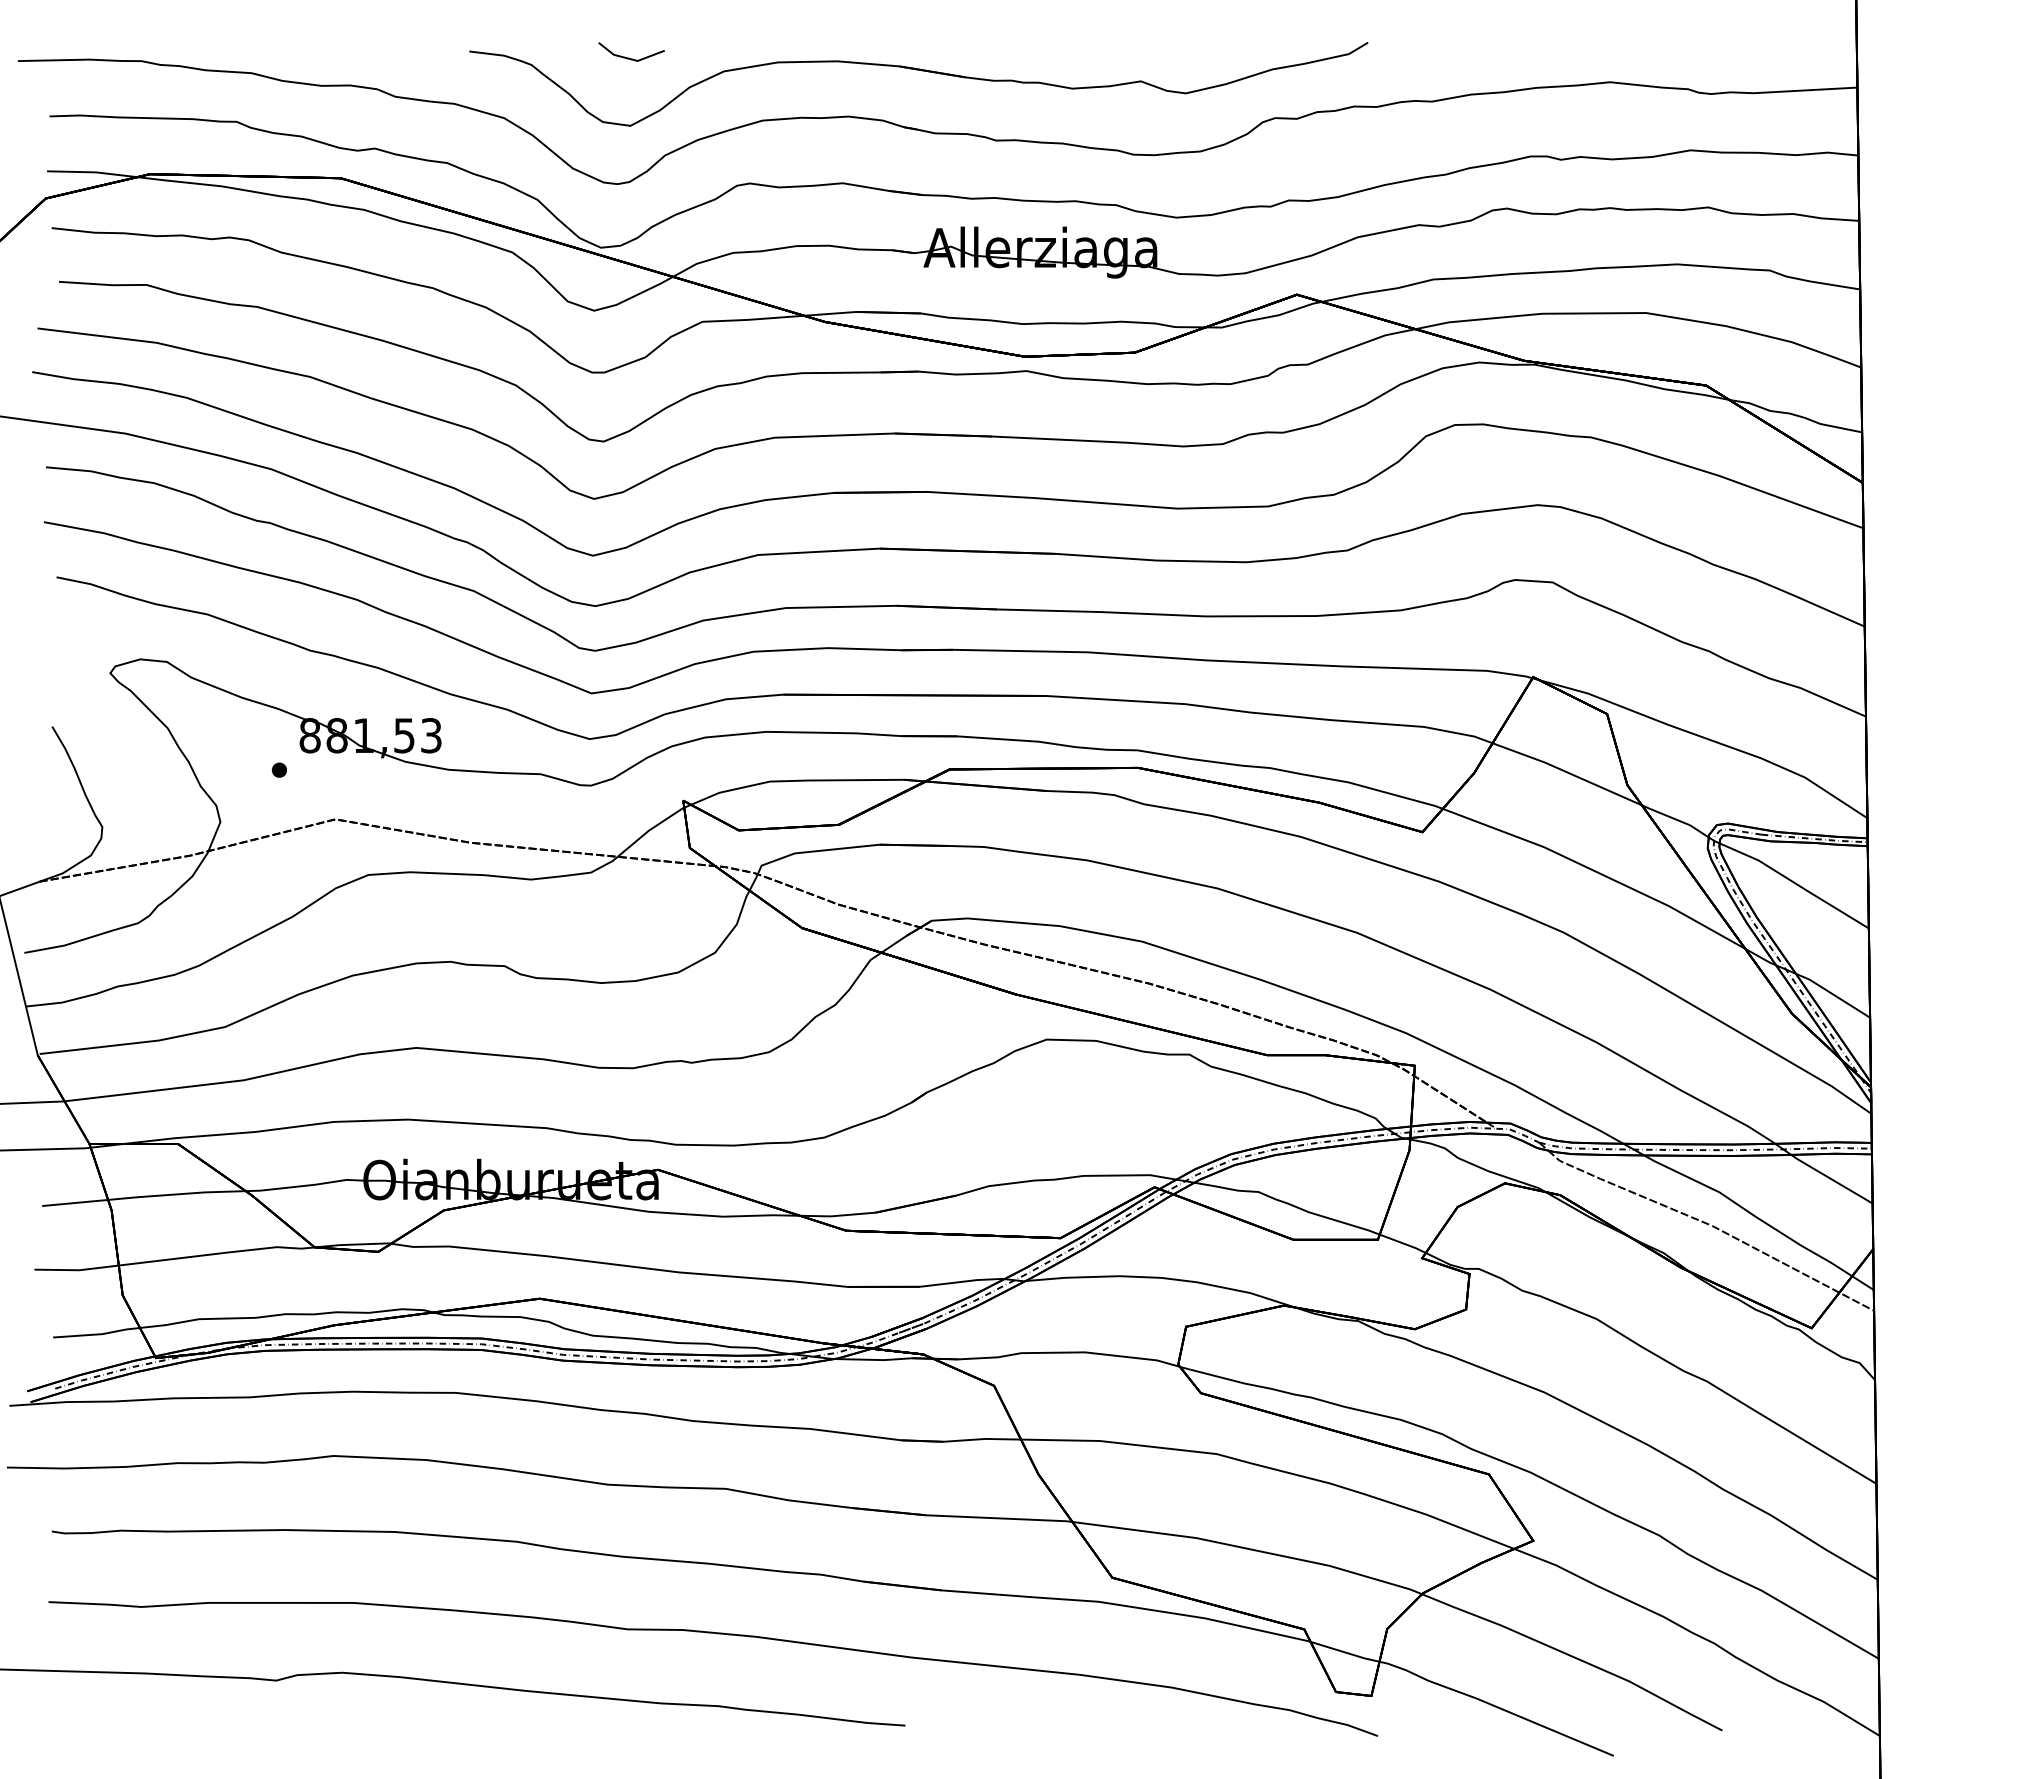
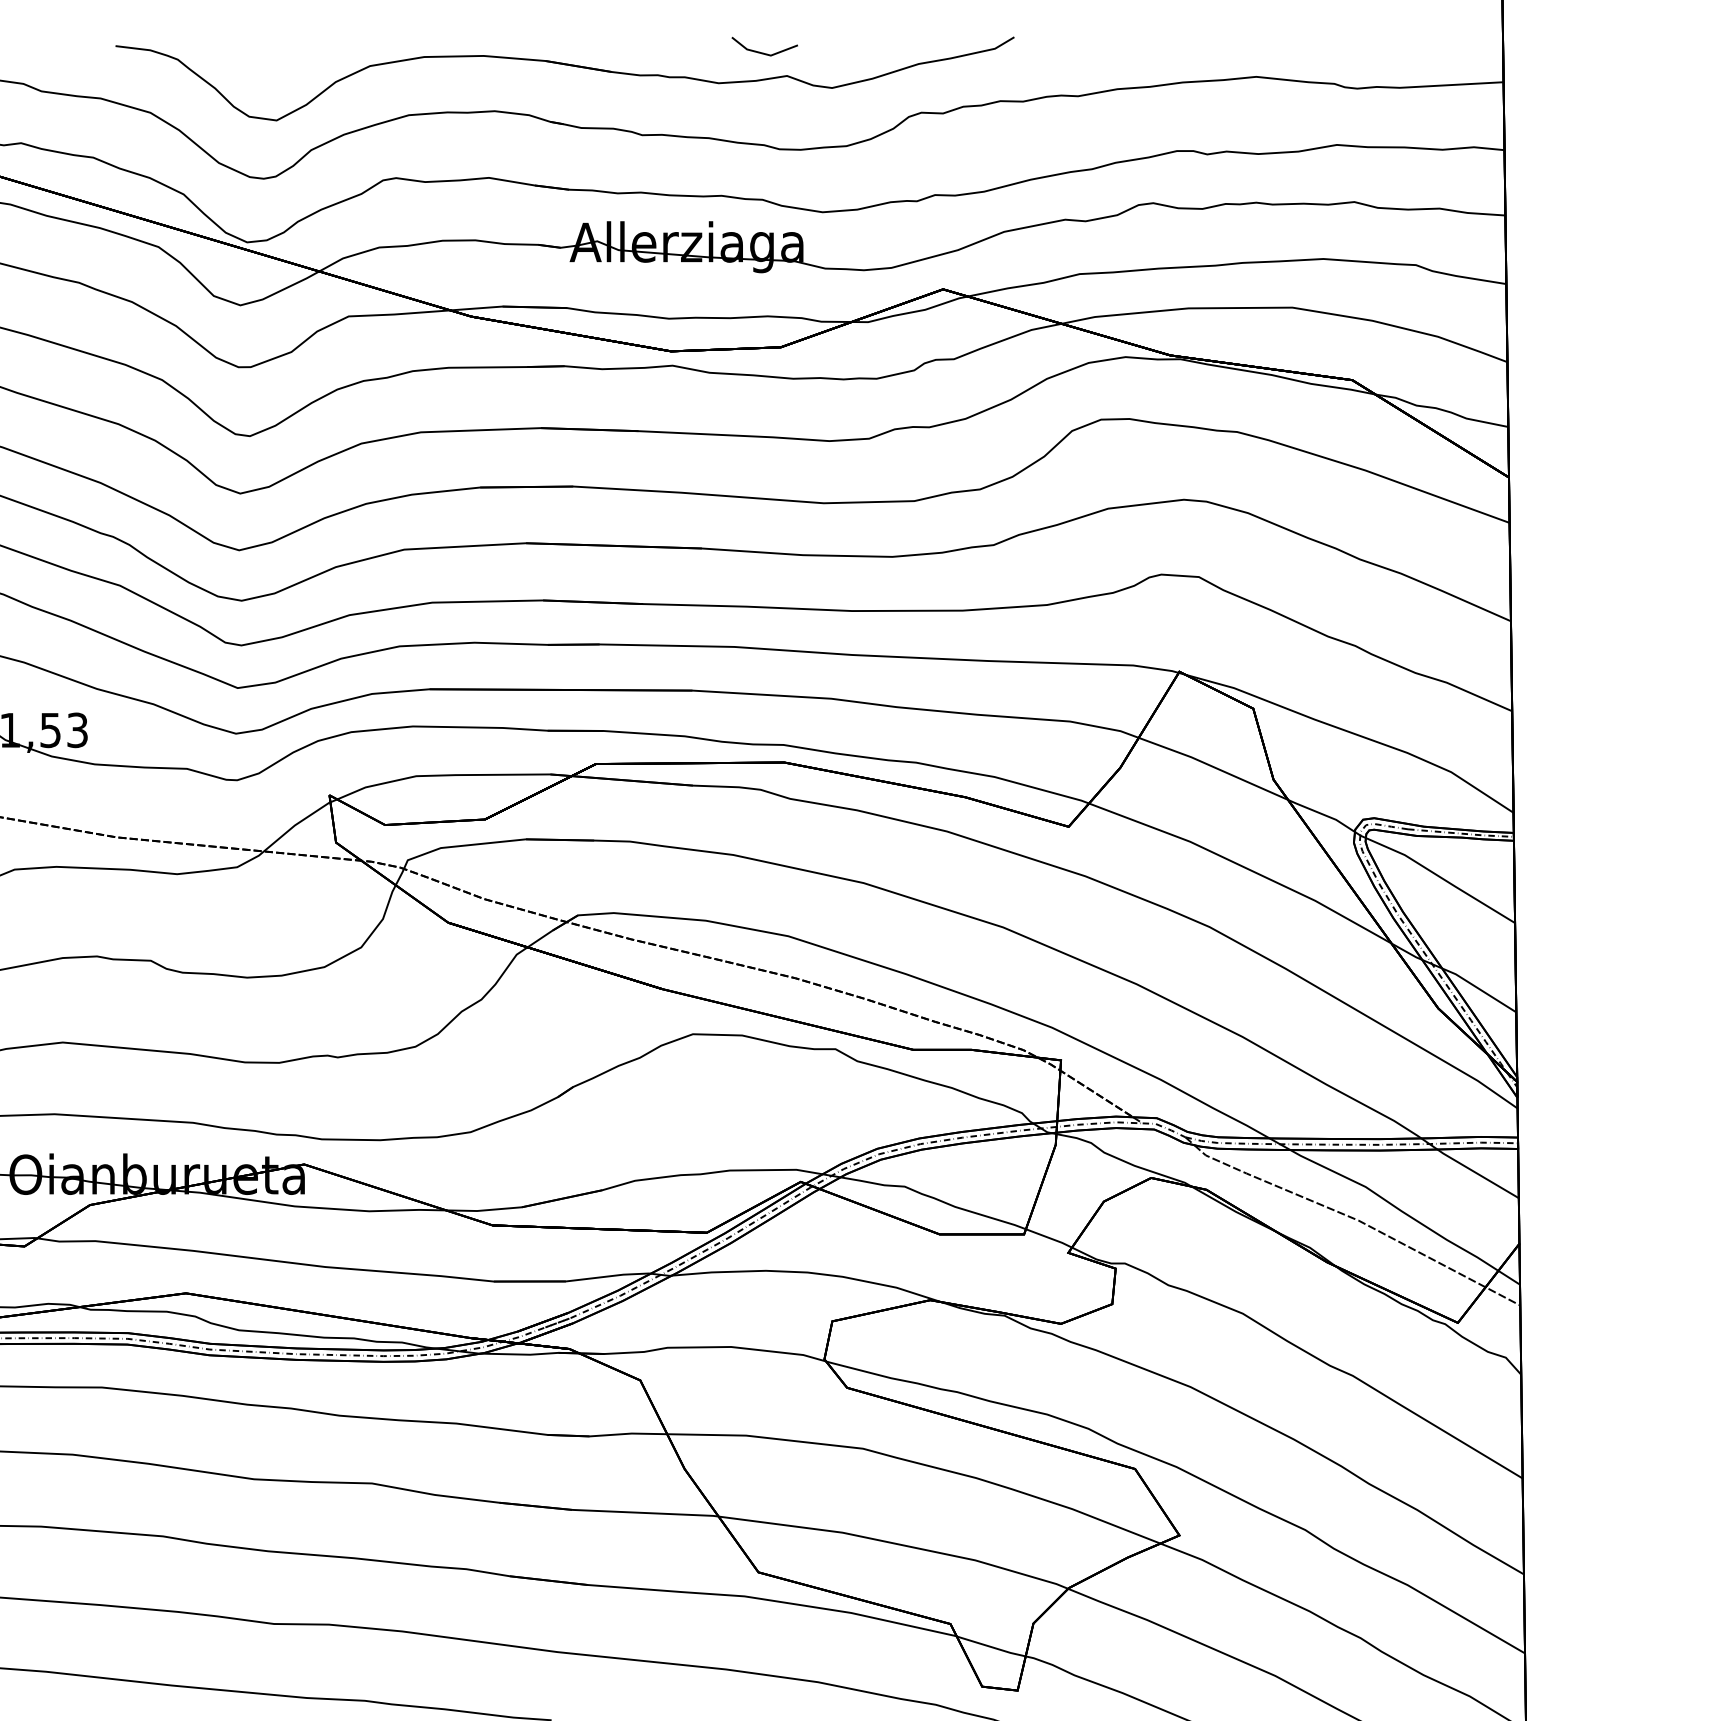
line: (629, 57) -> (762, 52), moved

